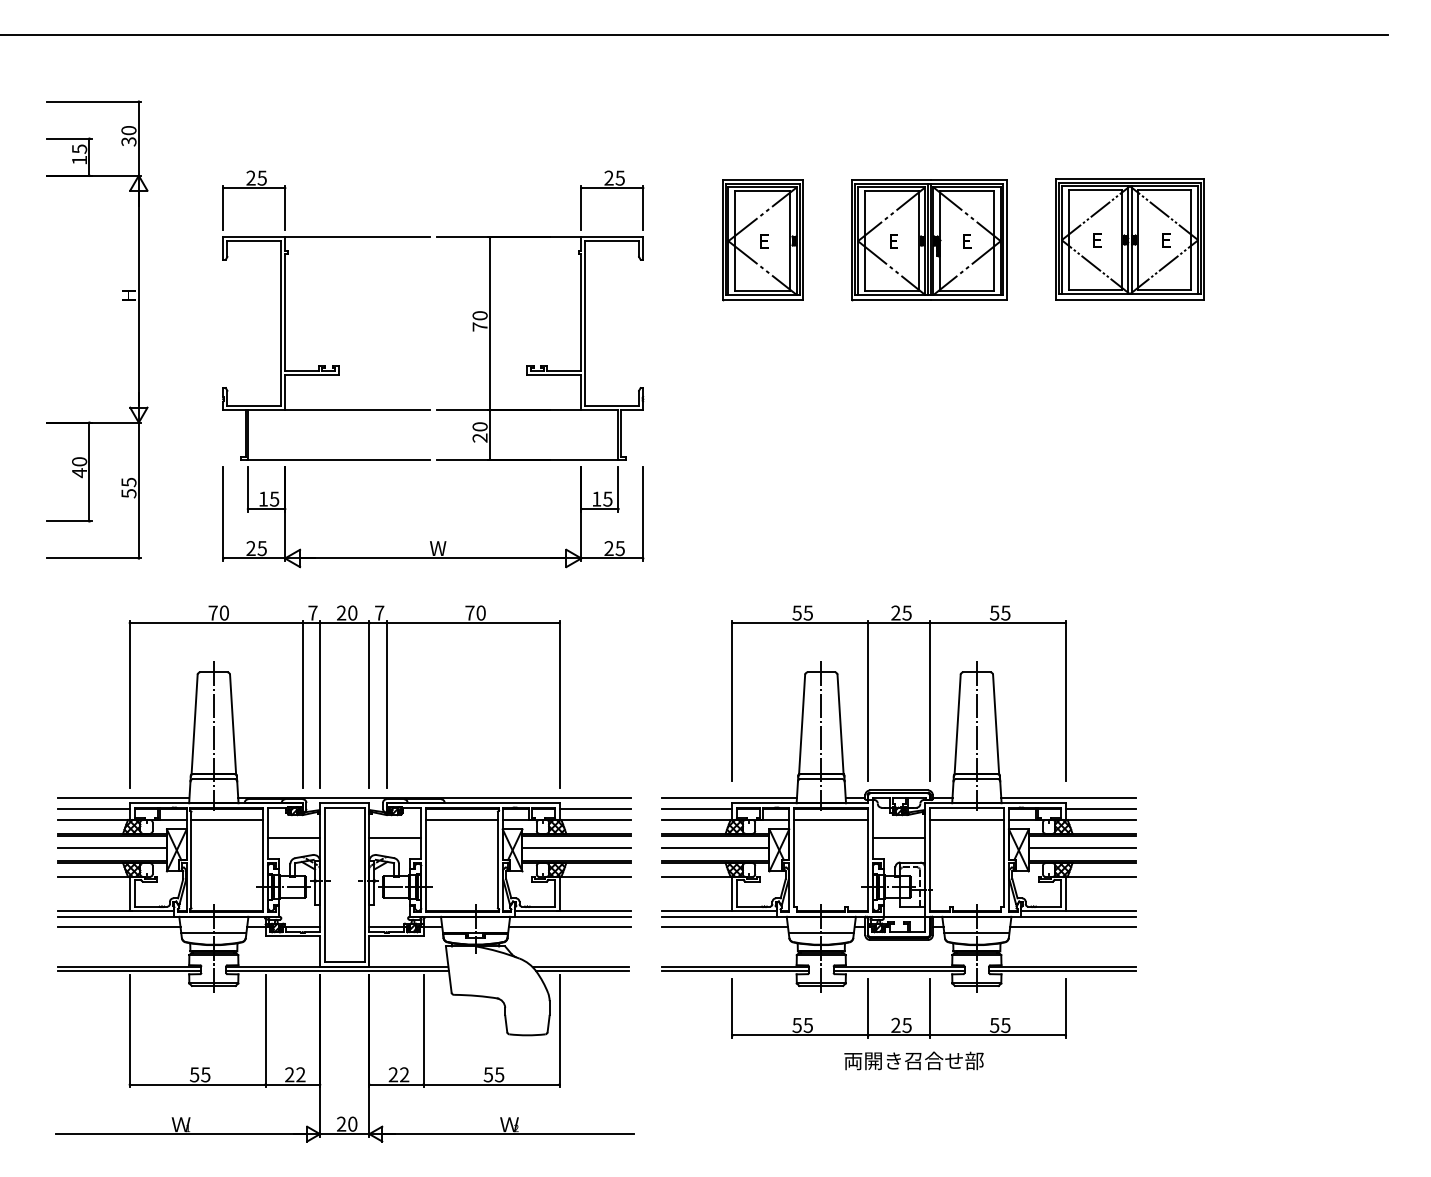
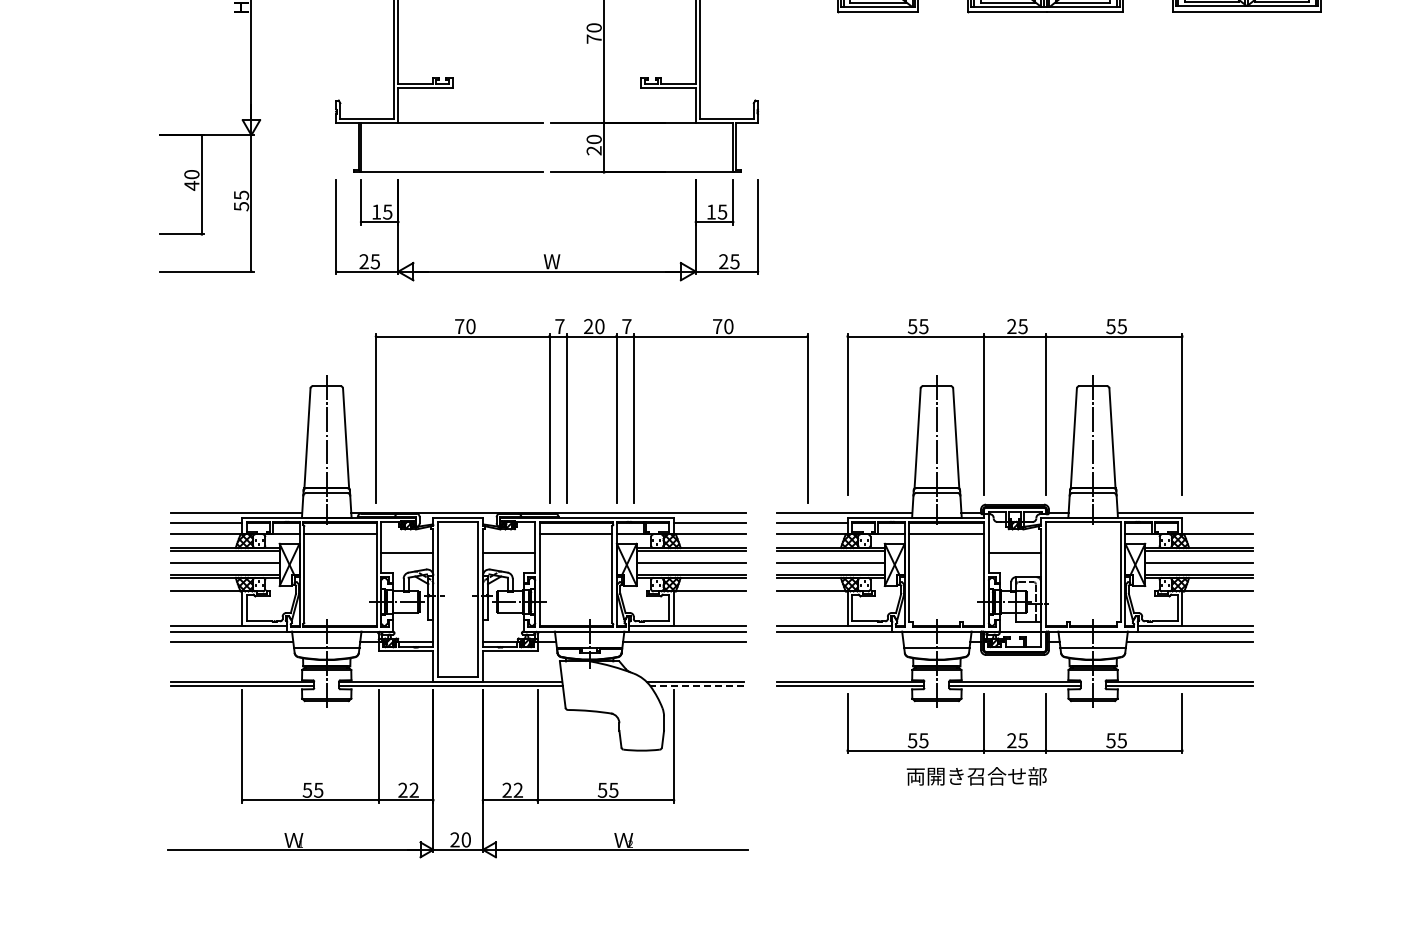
part: (320, 696) -> (567, 410), moved
line: (1100, 808) -> (1217, 522), removed
line: (966, 820) -> (1082, 534), removed
line: (724, 926) -> (839, 641), removed
line: (582, 971) -> (697, 686), solid -> dashed
text: (913, 1060) -> (976, 775), moved

